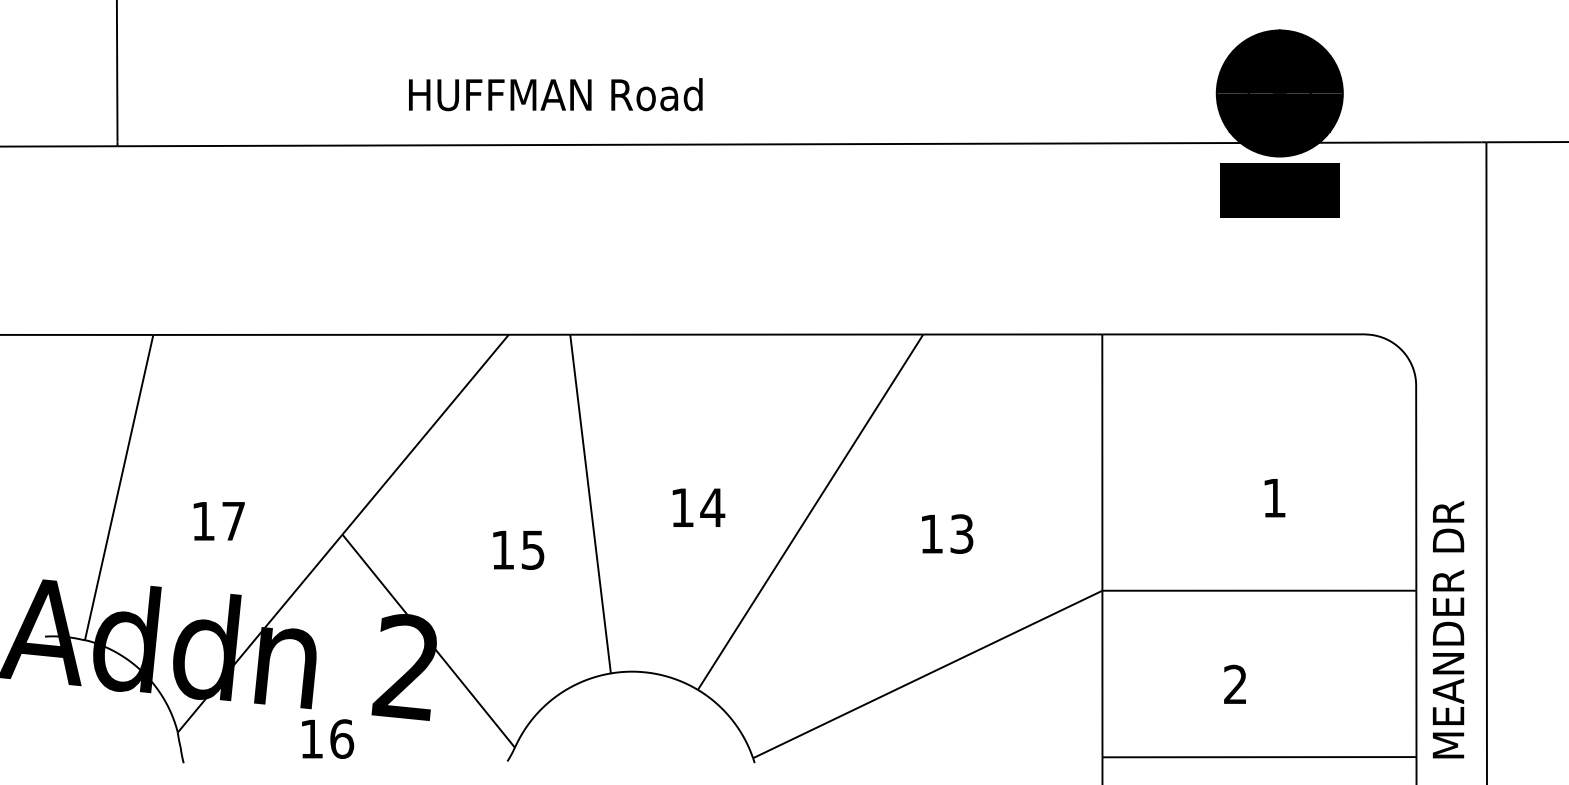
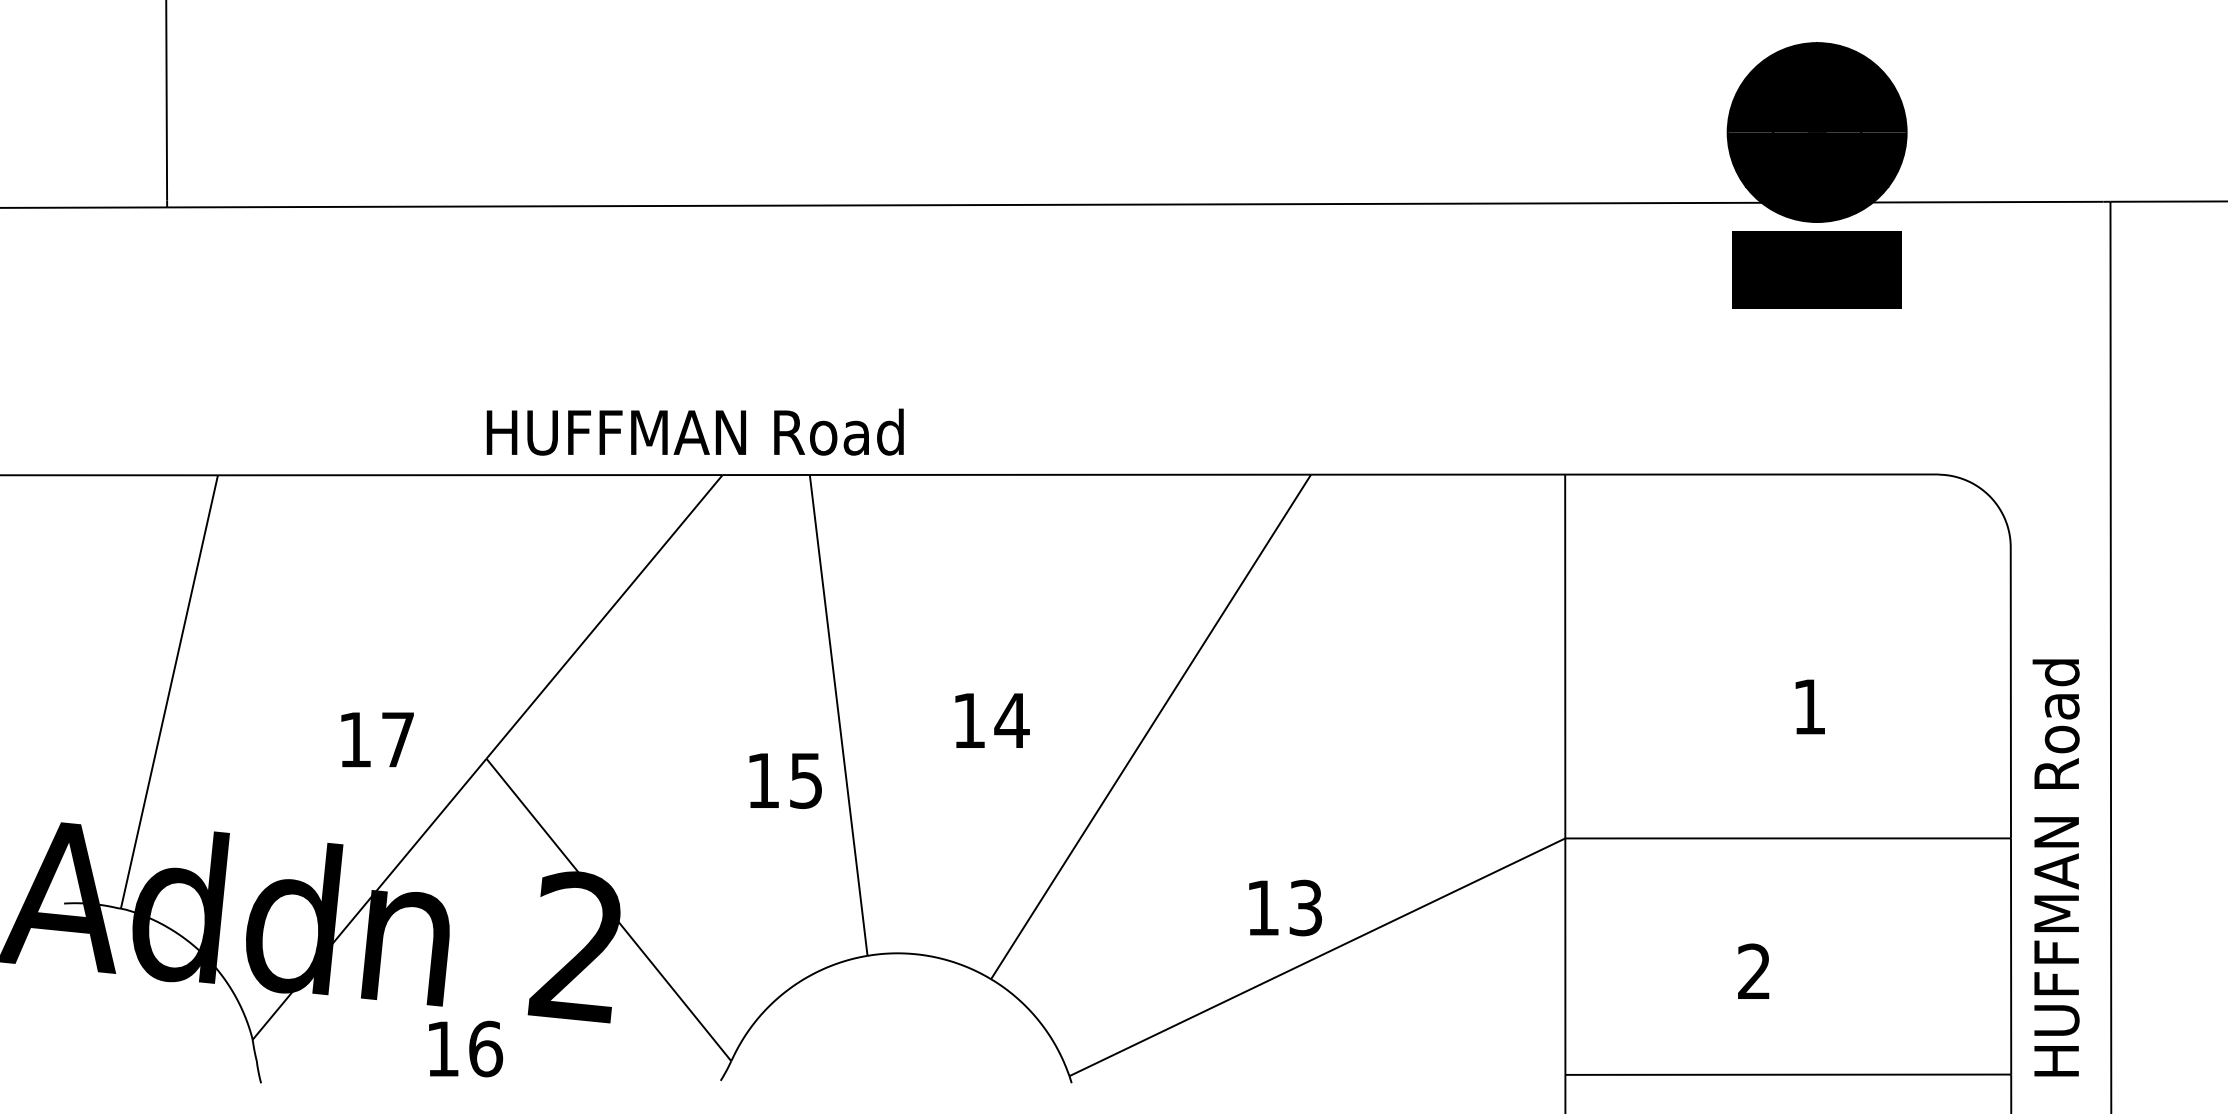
text: (555, 94) -> (694, 431), moved
text: (219, 521) -> (377, 739), moved
text: (947, 533) -> (1285, 907), moved
text: (518, 549) -> (785, 780), moved
text: (1447, 609) -> (2055, 865), MEANDER DR -> HUFFMAN Road

